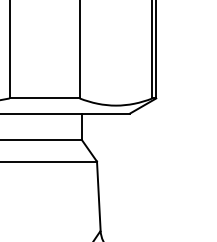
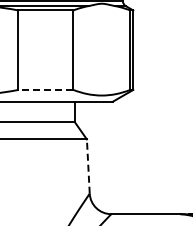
line: (44, 97) -> (45, 89), solid -> dashed
line: (99, 196) -> (88, 166), solid -> dashed

